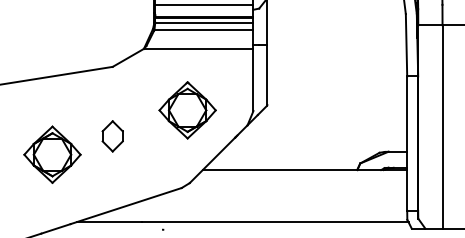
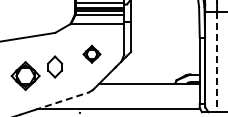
part: (186, 110) -> (91, 54), size x0.6
line: (443, 127) -> (217, 62), solid -> dashed
part: (113, 135) -> (55, 66), size x1.4
line: (125, 206) -> (61, 101), solid -> dashed

